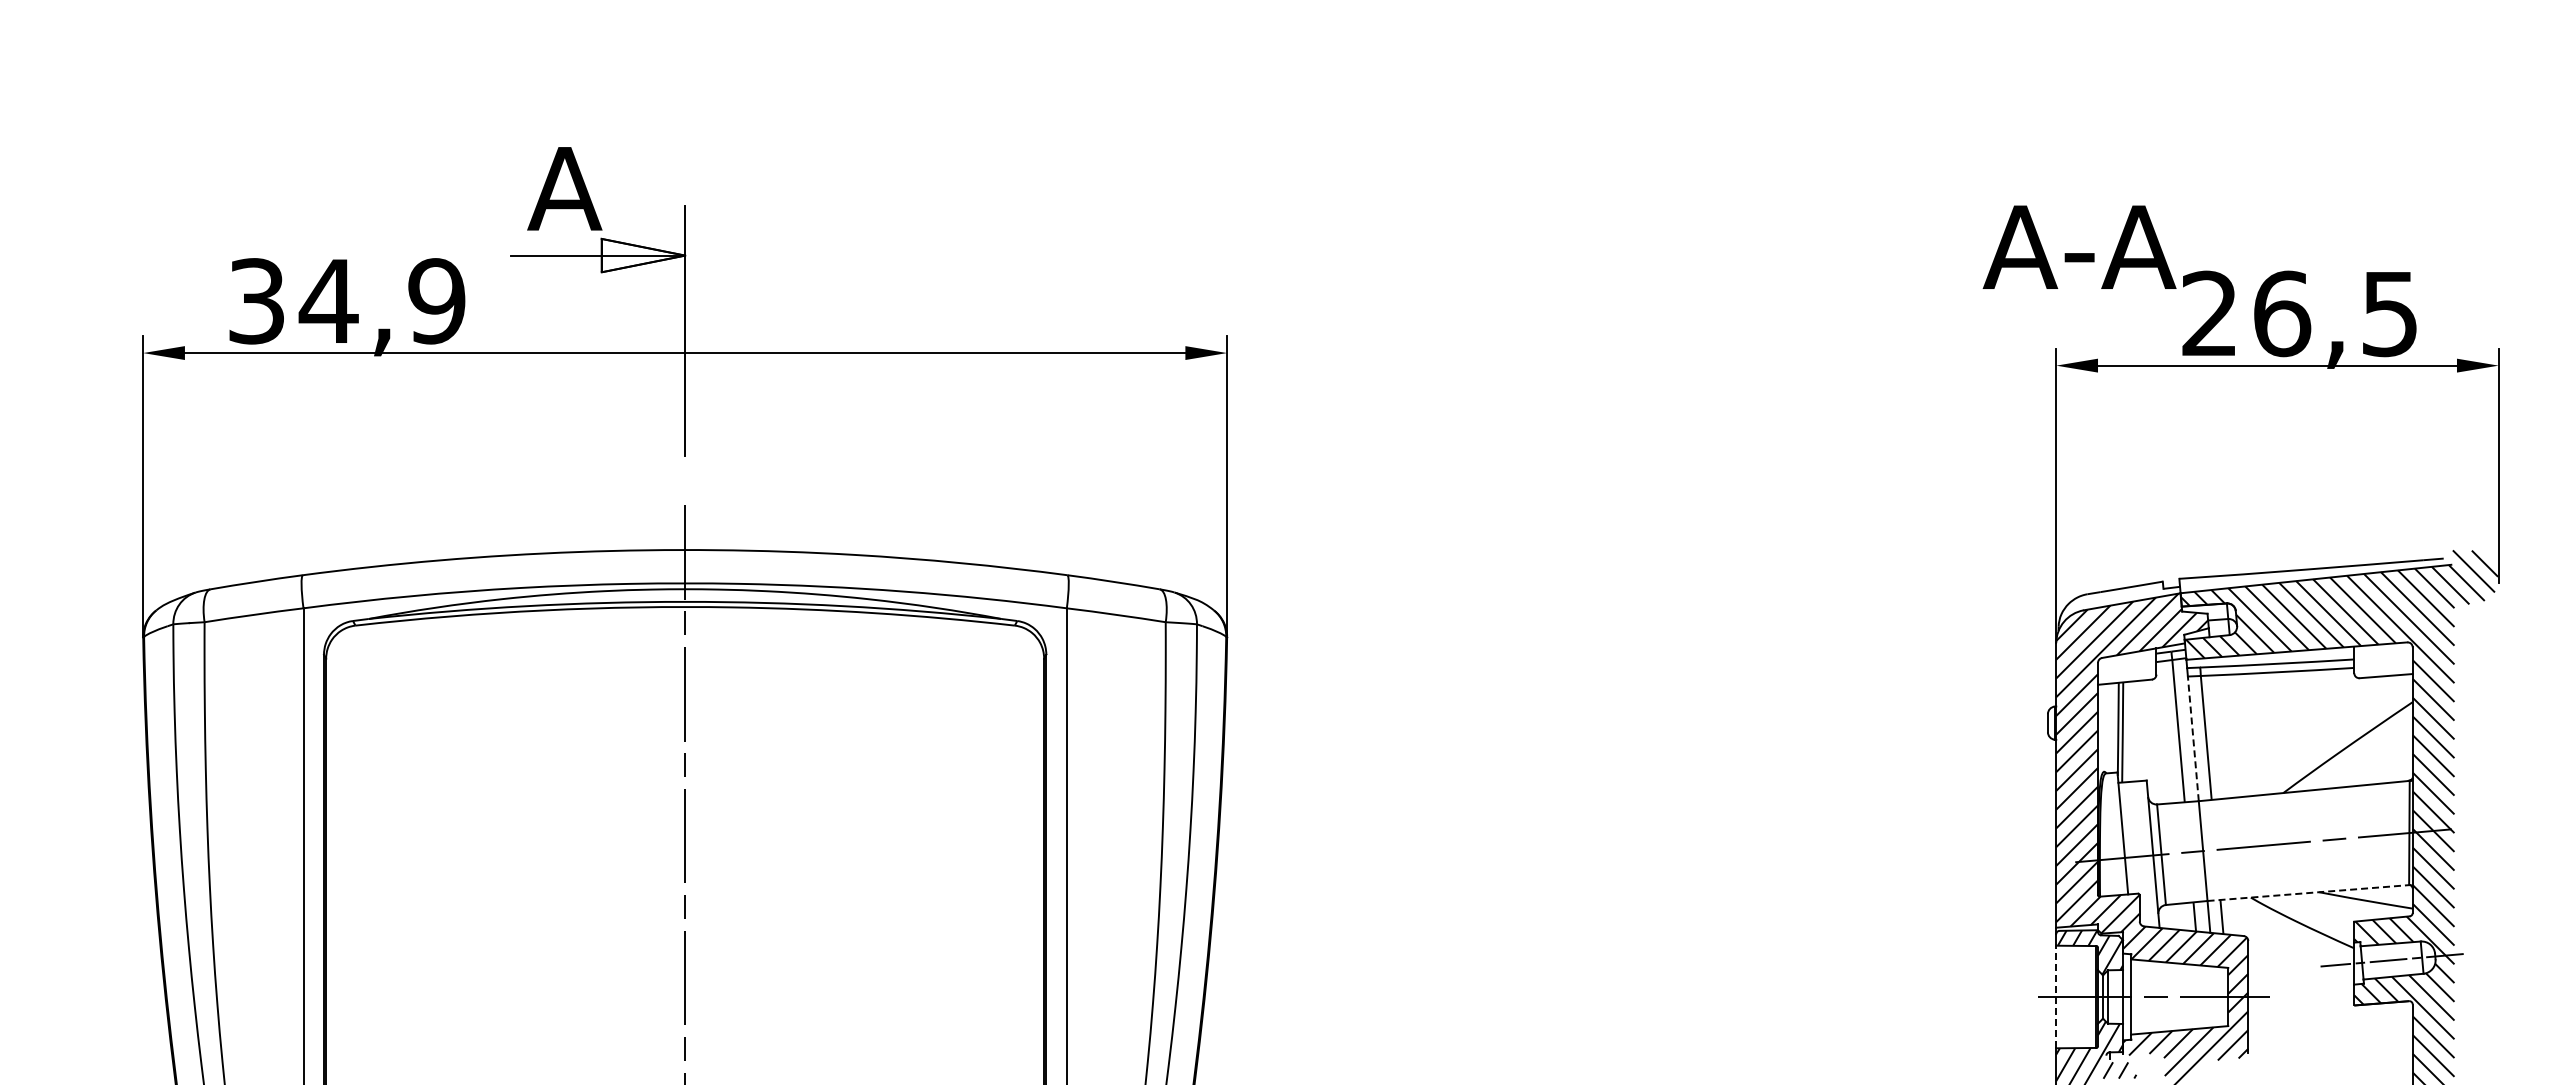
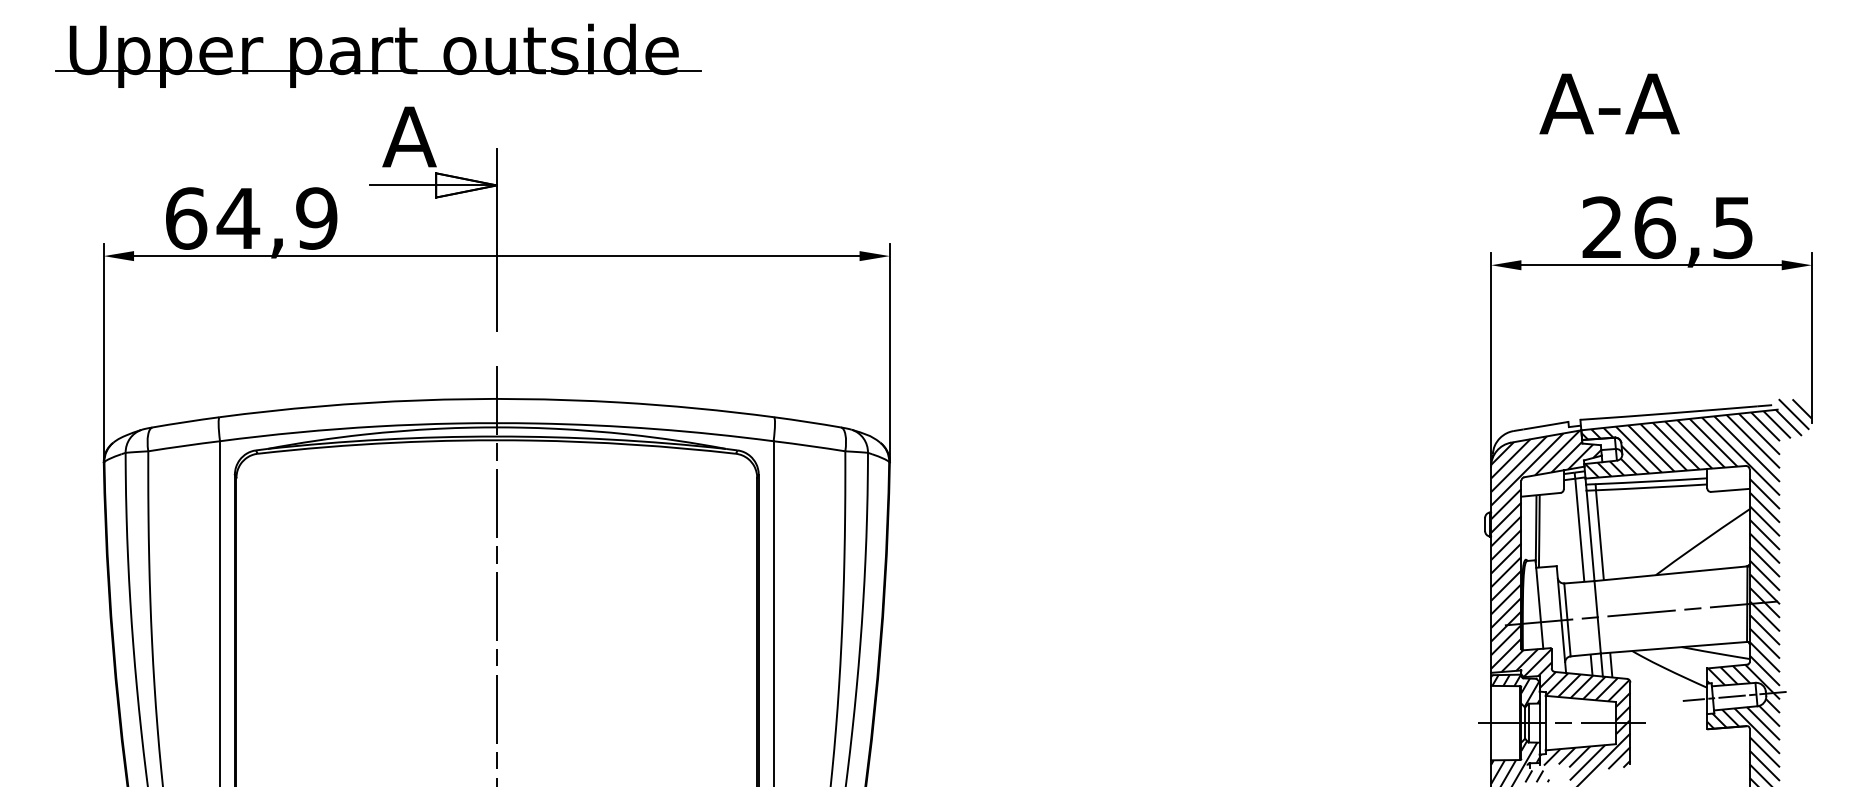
part: (521, 76) -> (378, 55), added
text: (2079, 246) -> (1609, 103), moved
text: (257, 301) -> (186, 218), 34,9 -> 64,9
line: (2193, 738) -> (1590, 535), dashed -> solid
line: (2309, 893) -> (1674, 648), dashed -> solid
line: (2056, 996) -> (1491, 722), dashed -> solid

